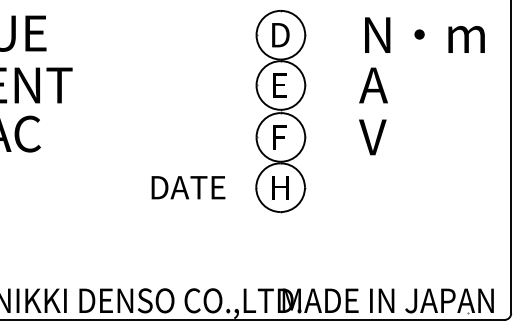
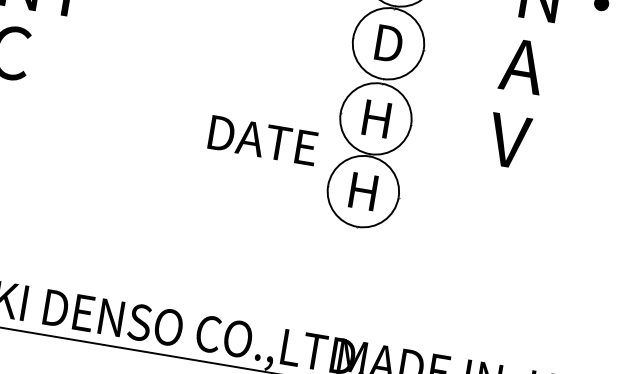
text: (281, 85) -> (389, 43), E -> D
text: (282, 137) -> (378, 119), F -> H
text: (188, 187) -> (263, 140), moved

